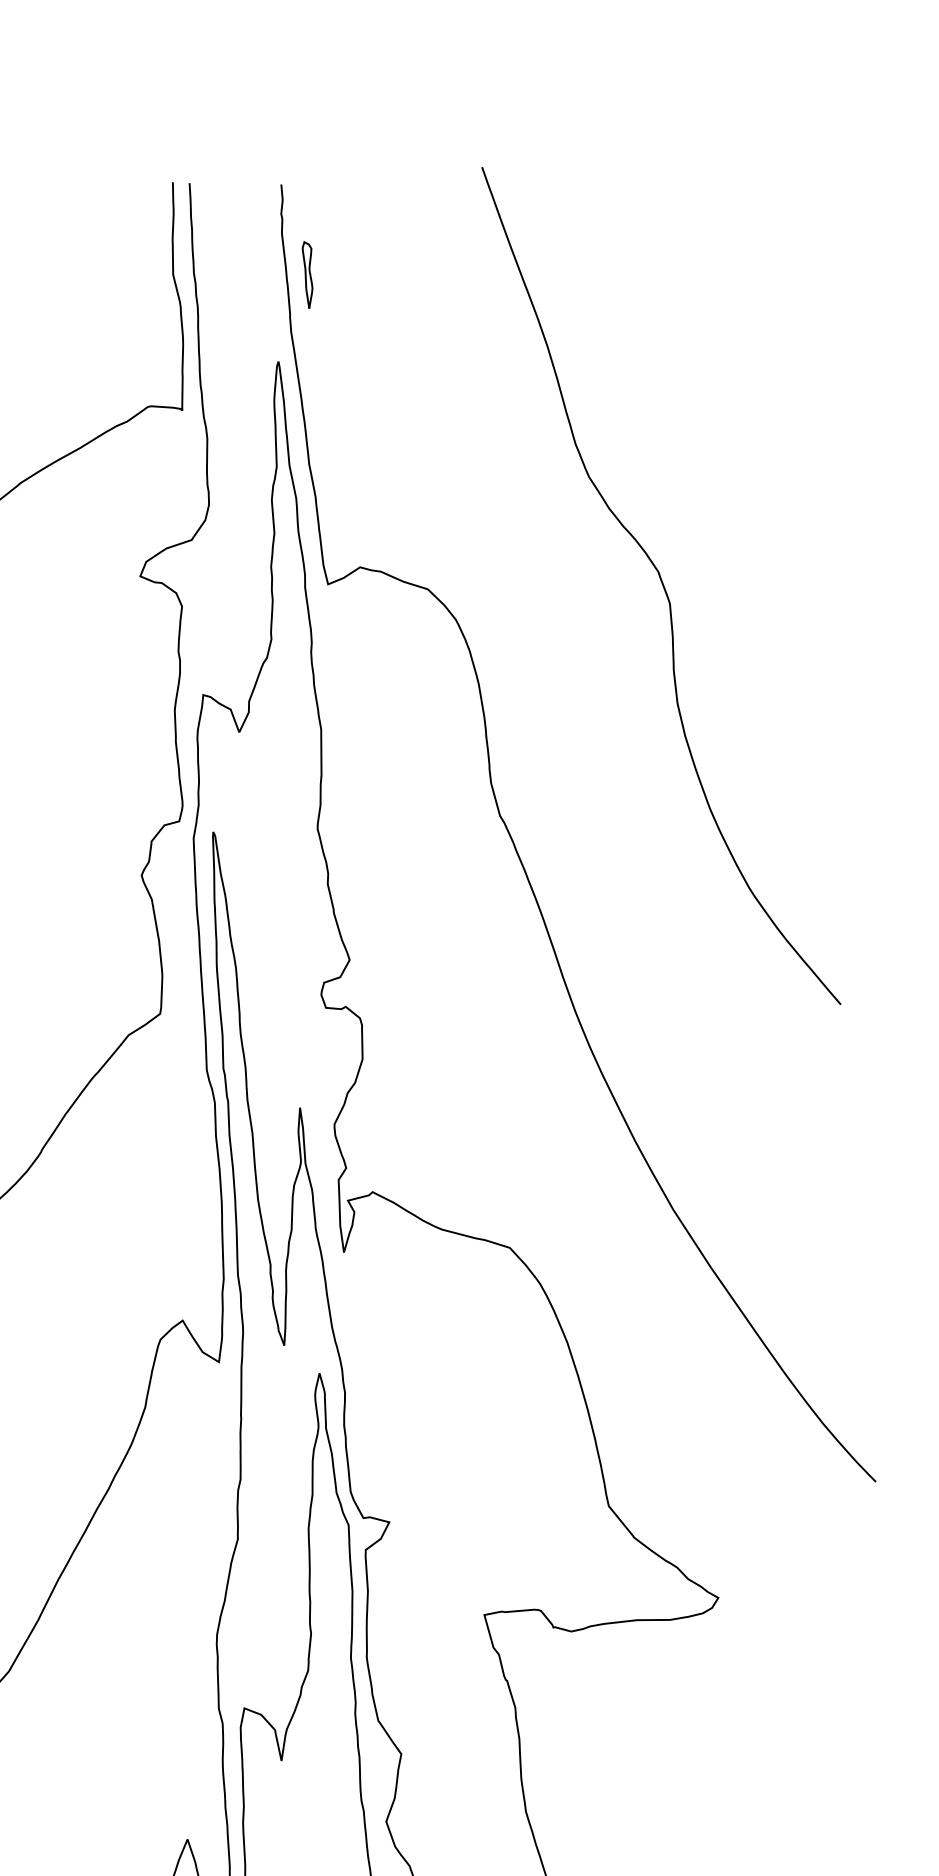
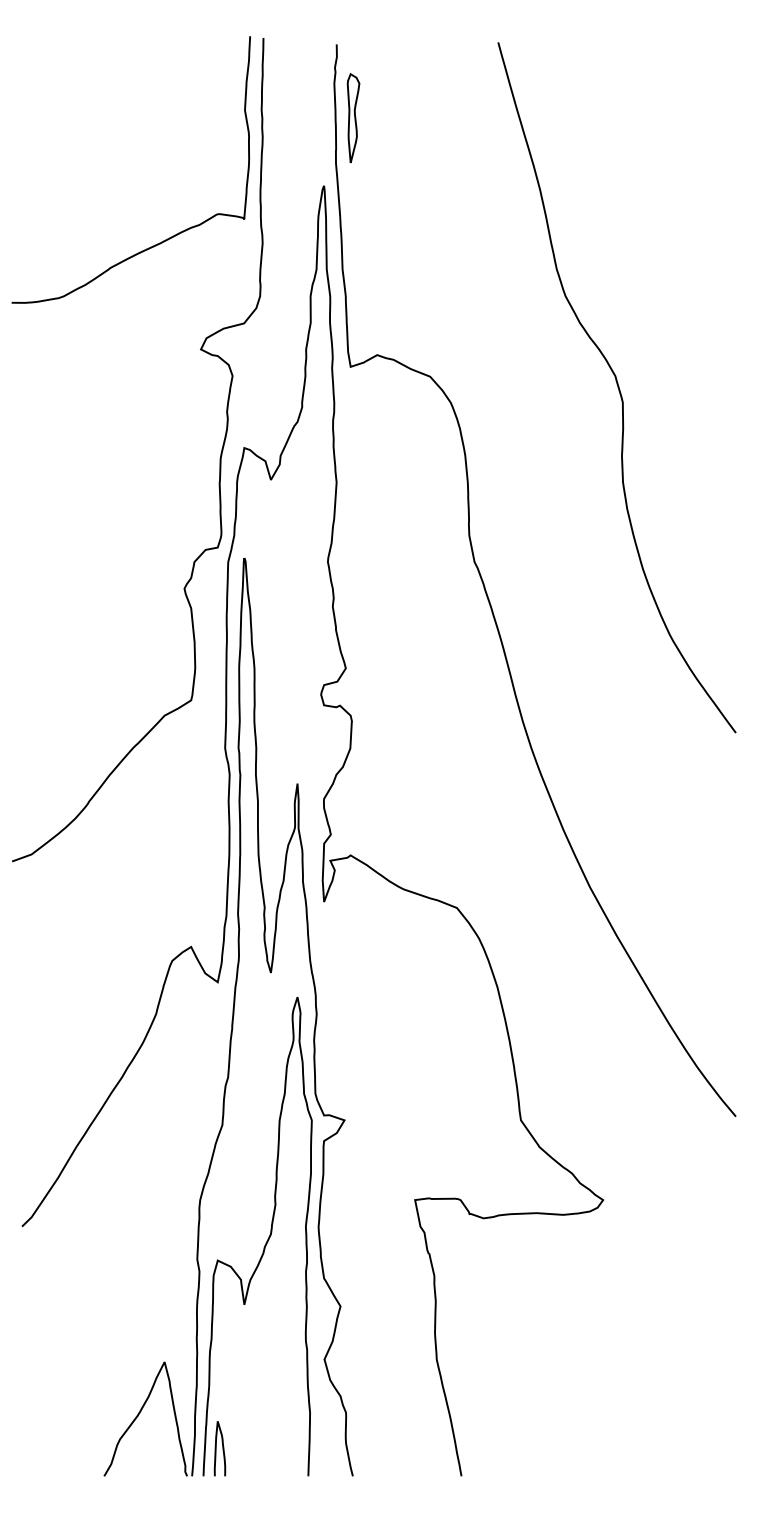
part: (308, 275) -> (353, 118), size x1.67

